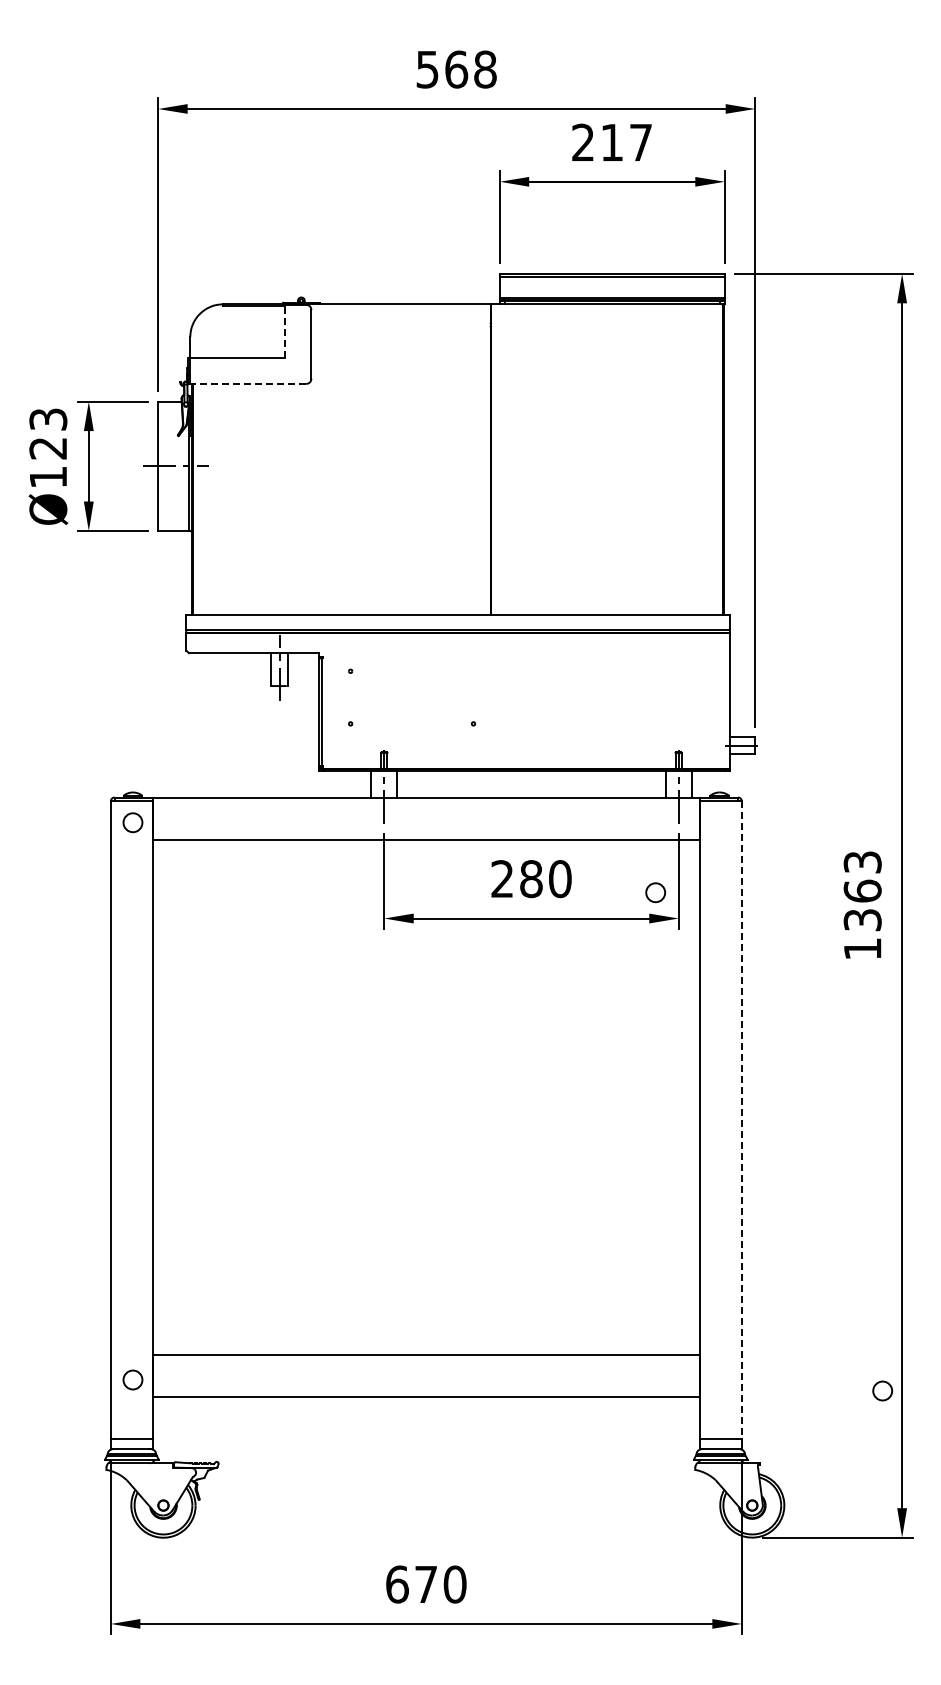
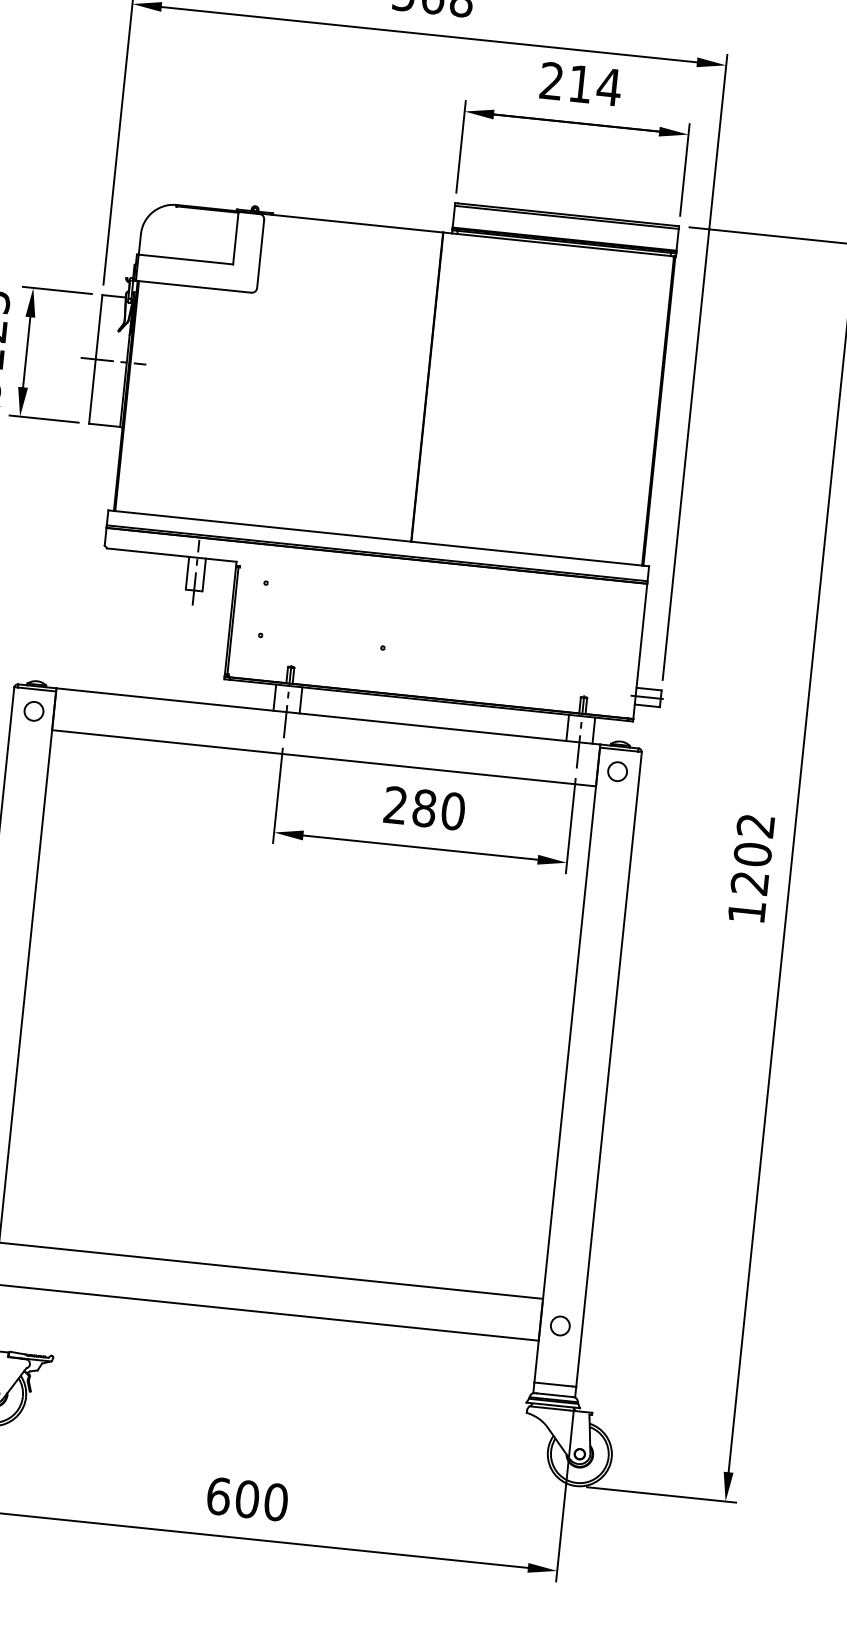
text: (640, 142) -> (608, 86), 217 -> 214
line: (285, 331) -> (236, 238), dashed -> solid
line: (248, 383) -> (194, 286), dashed -> solid
text: (862, 891) -> (752, 854), 1363 -> 1202
circle: (655, 892) -> (617, 771), moved
line: (741, 1120) -> (608, 1070), dashed -> solid
circle: (882, 1390) -> (560, 1325), moved
text: (426, 1584) -> (247, 1499), 670 -> 600

